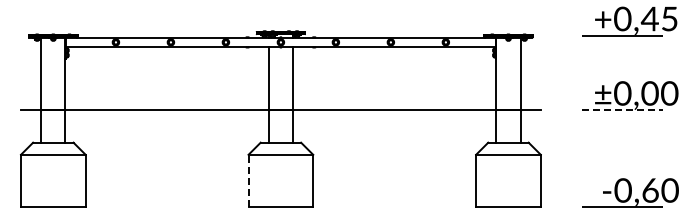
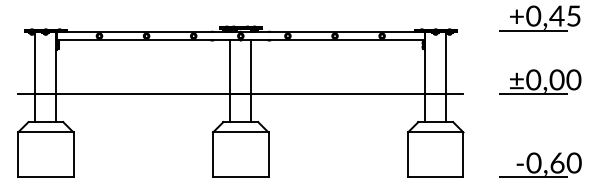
line: (623, 110) -> (534, 94), dashed -> solid
line: (248, 180) -> (213, 154), dashed -> solid

